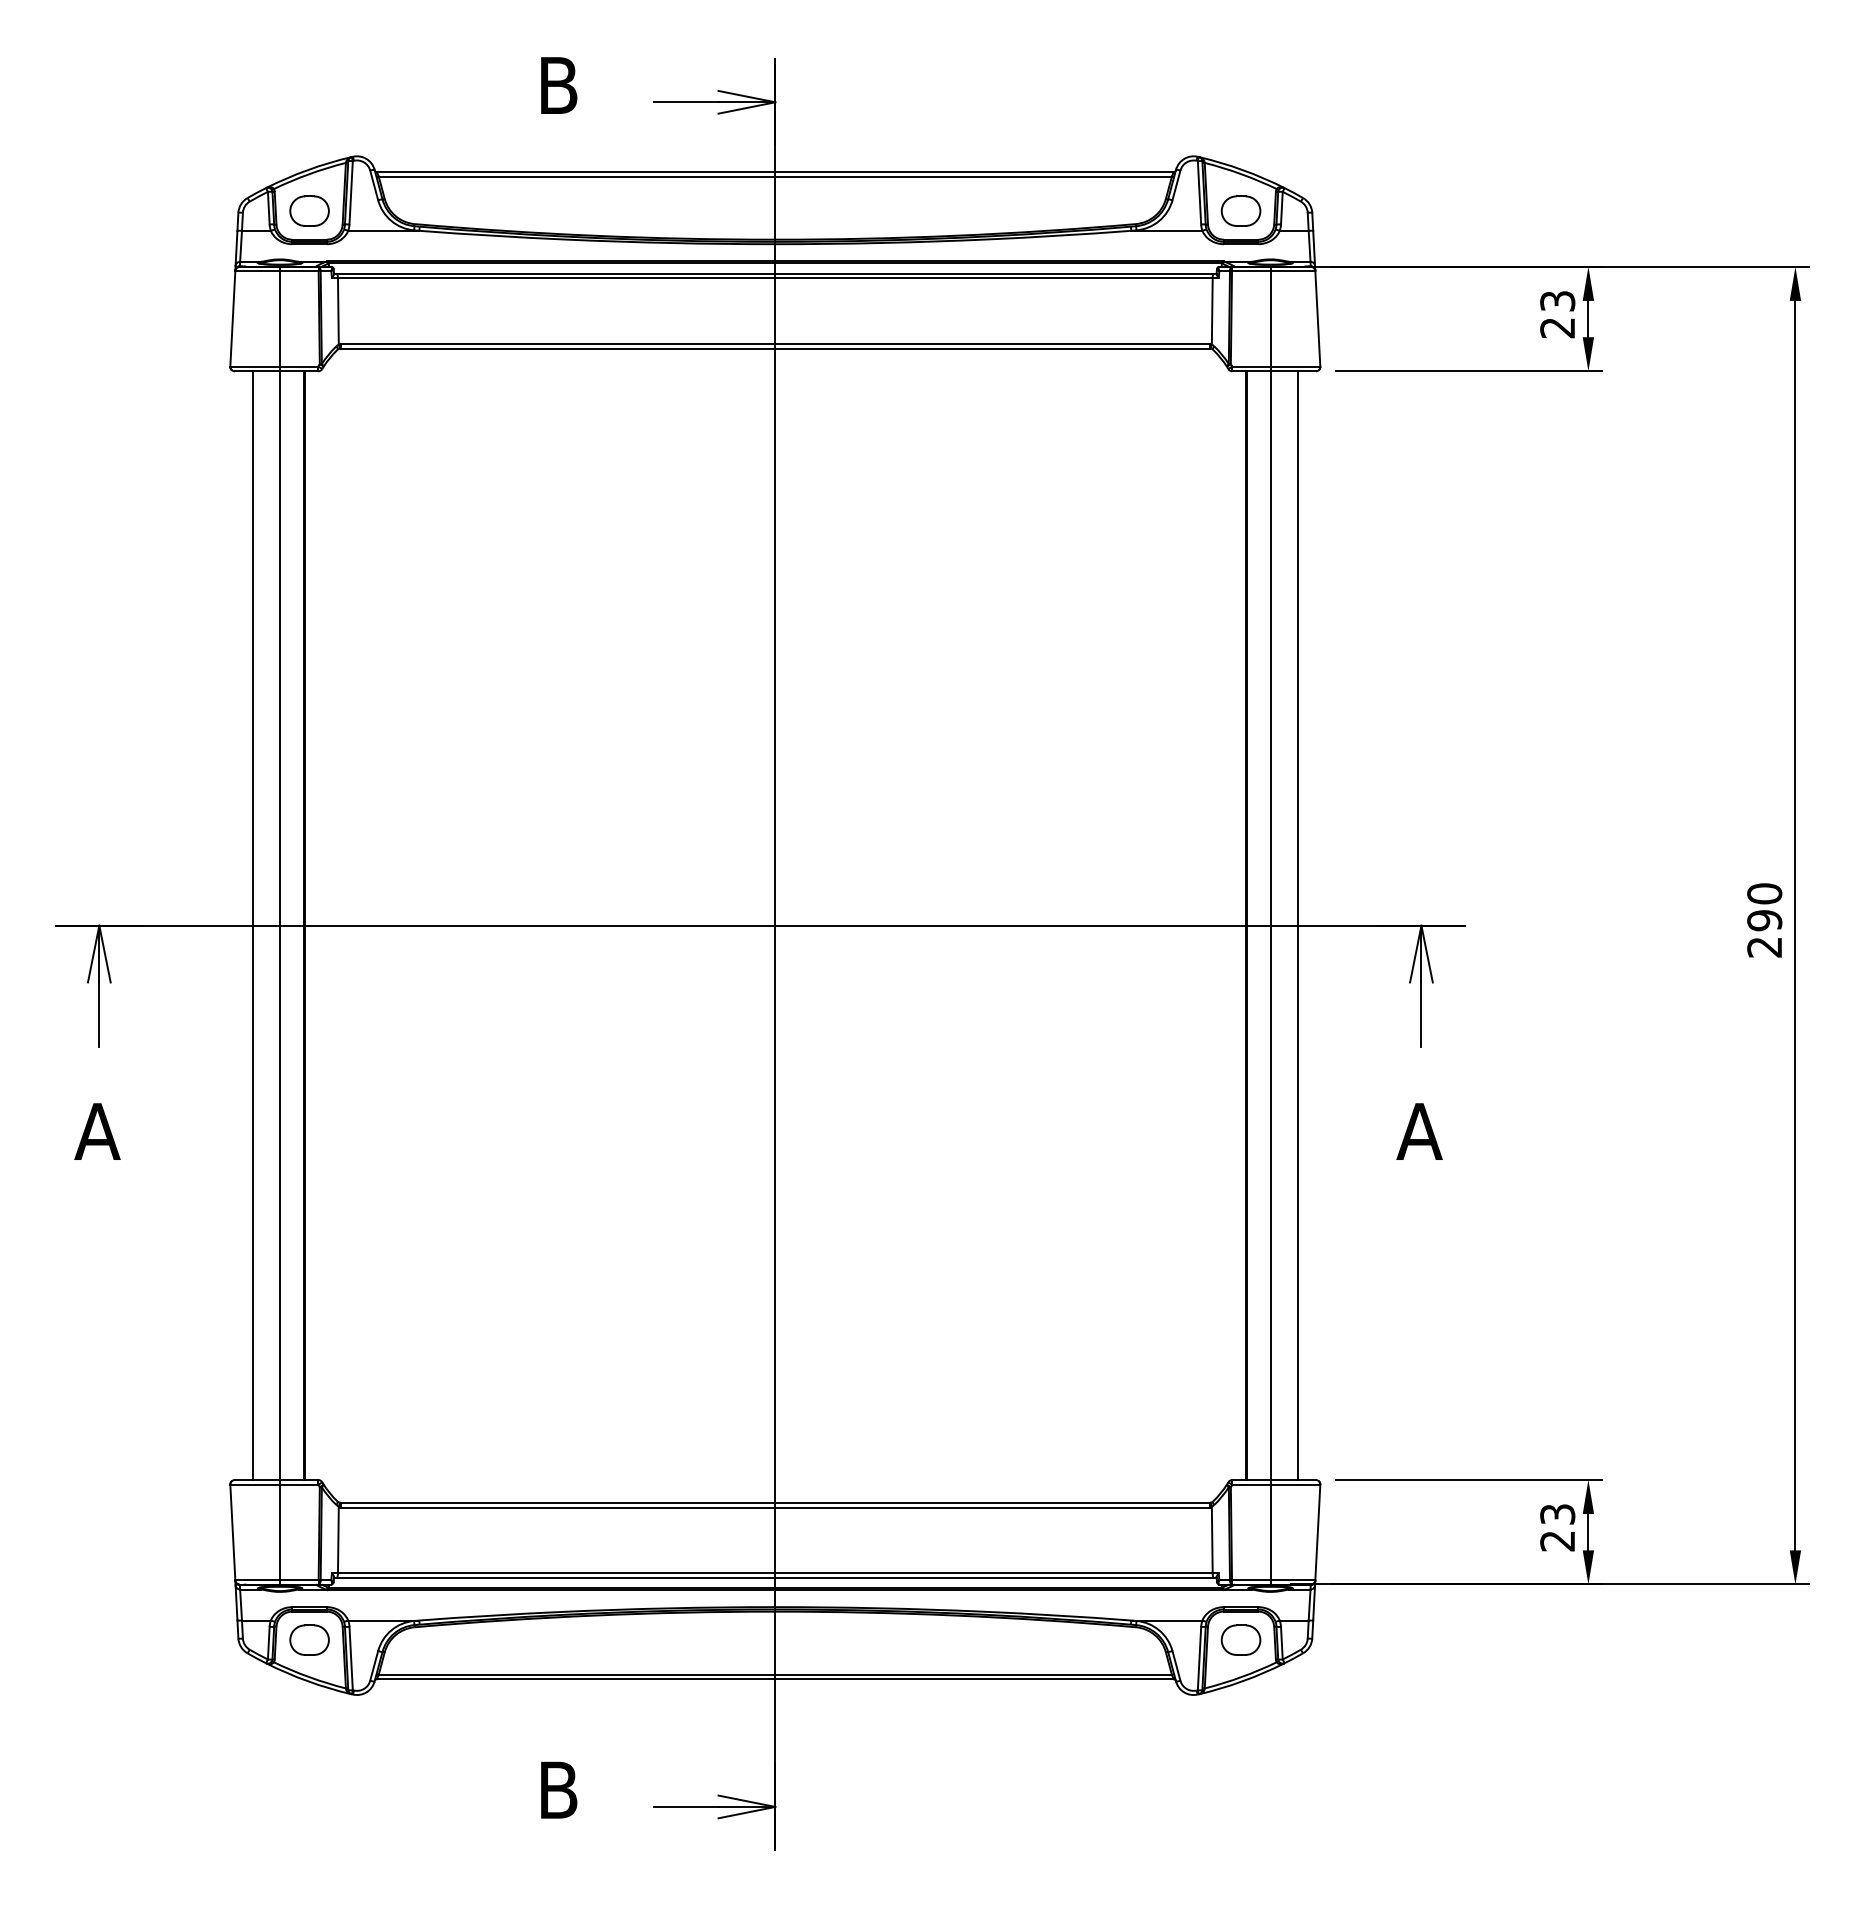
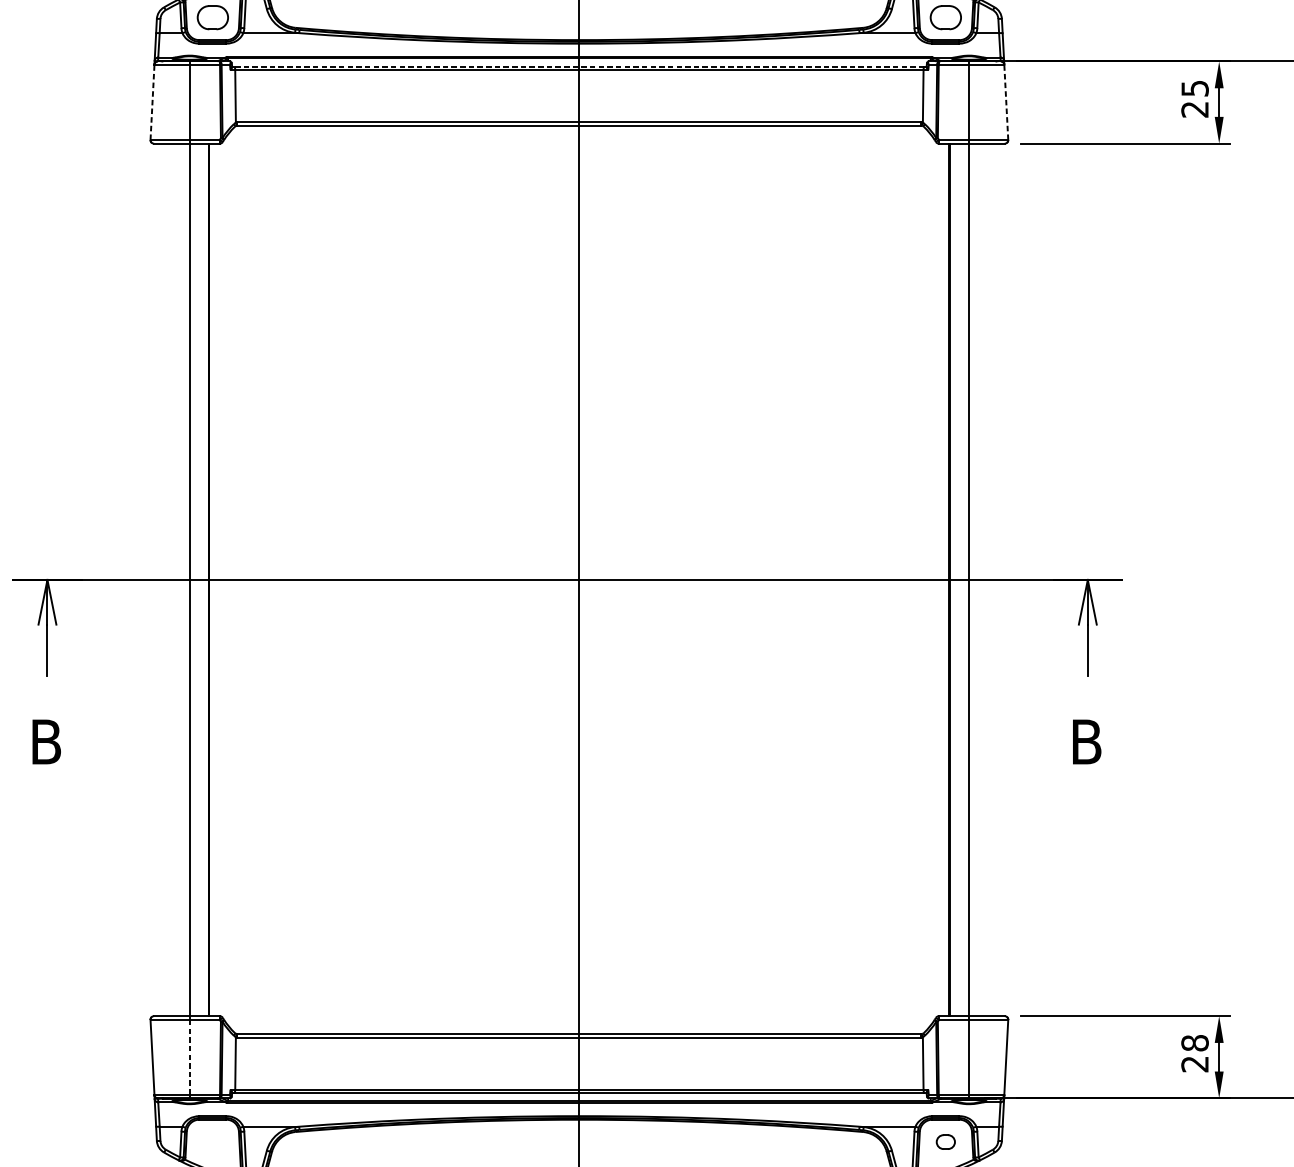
line: (774, 273) -> (578, 66), solid -> dashed
text: (1557, 300) -> (1194, 87), 23 -> 25
line: (232, 318) -> (152, 102), solid -> dashed
line: (1317, 318) -> (1006, 102), solid -> dashed
line: (252, 925) -> (167, 579), removed
line: (1297, 925) -> (990, 579), removed
text: (97, 1131) -> (46, 741), A -> B
text: (1419, 1131) -> (1086, 741), A -> B
text: (1557, 1514) -> (1194, 1043), 23 -> 28
line: (280, 1532) -> (190, 1057), solid -> dashed
part: (309, 1639) -> (212, 1141), removed
part: (1240, 1639) -> (945, 1141), size x0.6

